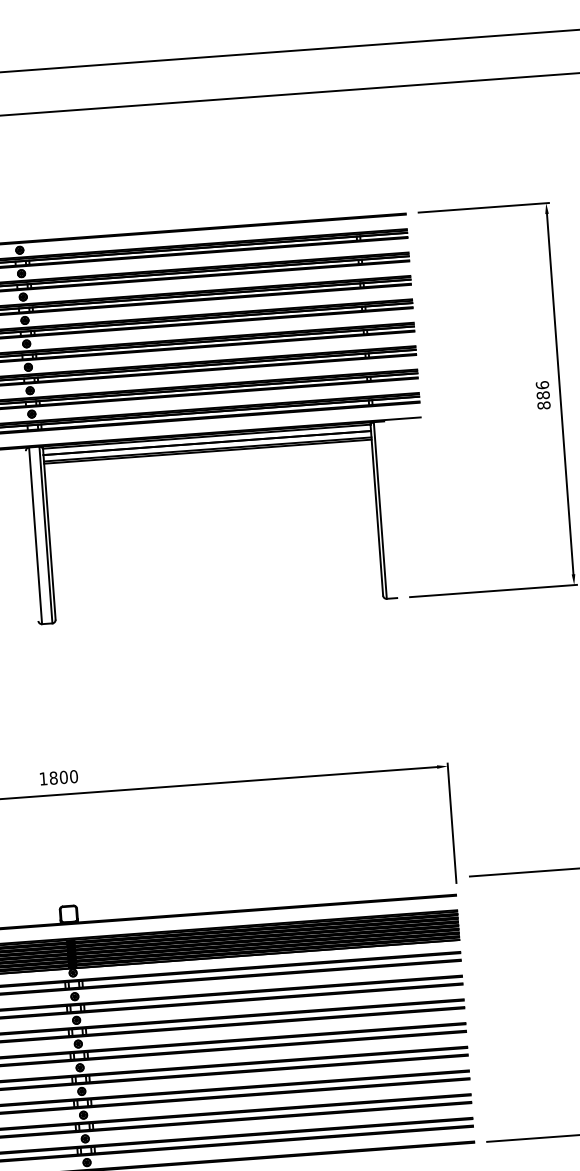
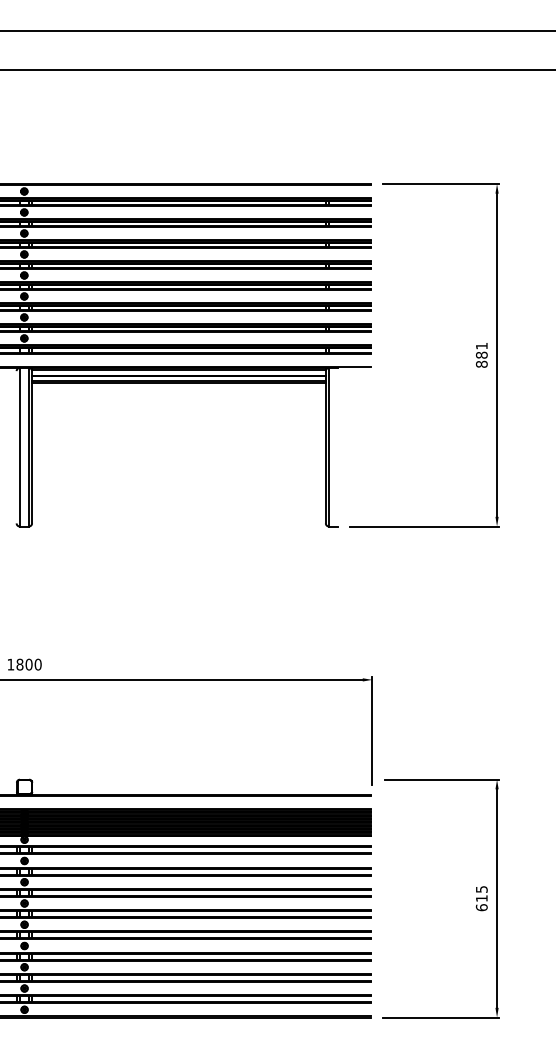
text: (542, 384) -> (481, 345), 886 -> 881

